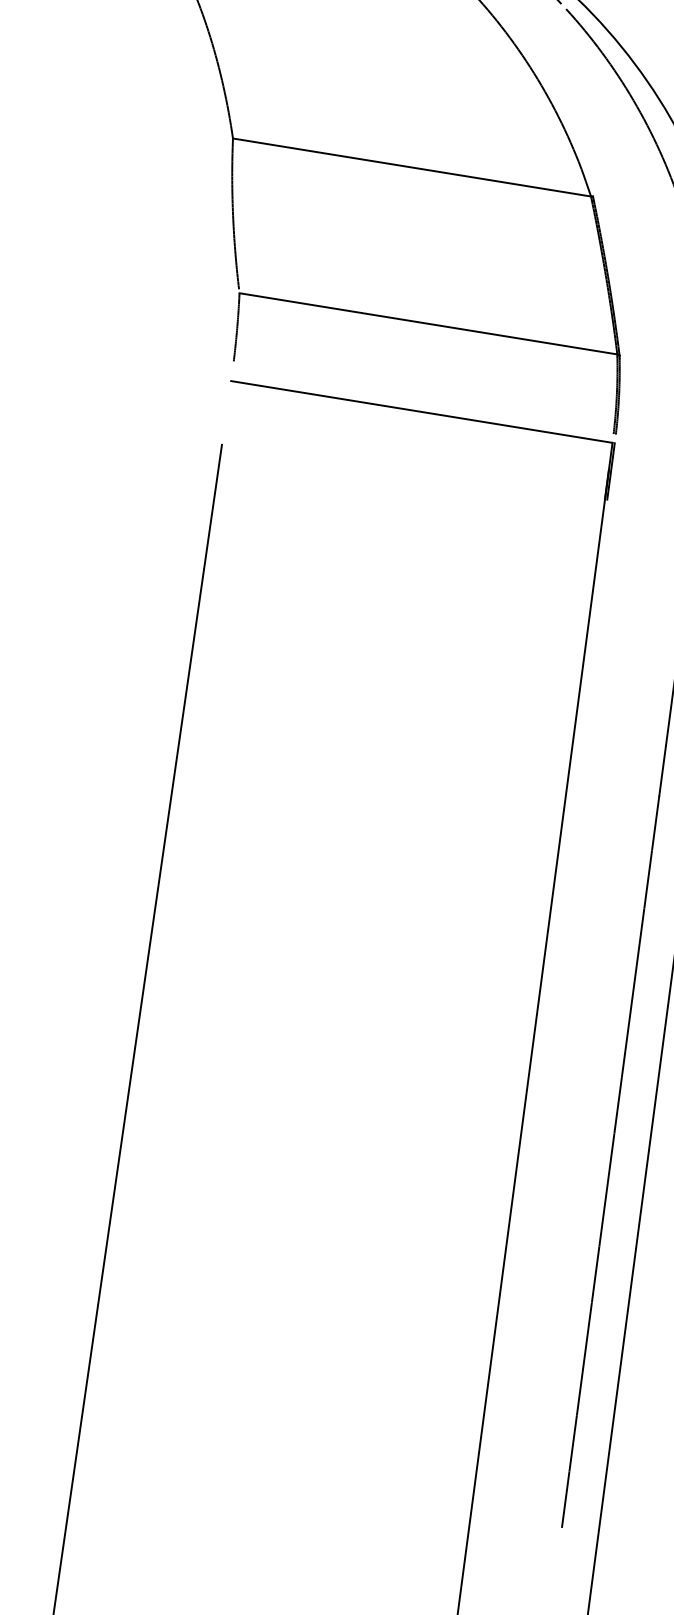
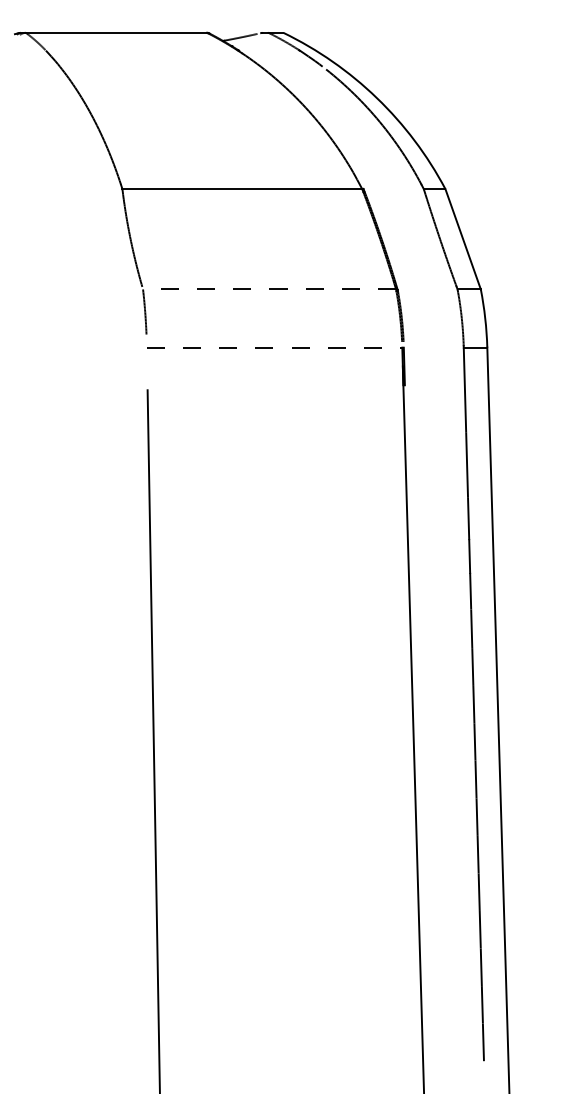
line: (428, 323) -> (269, 289), solid -> dashed
line: (421, 411) -> (274, 347), solid -> dashed

